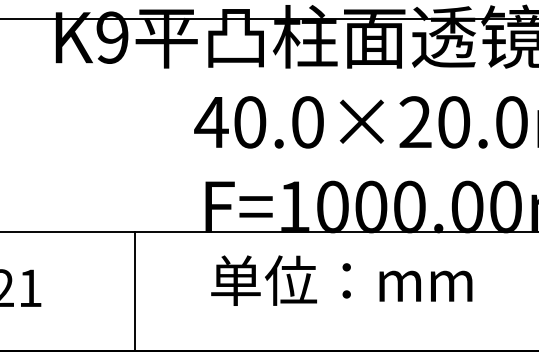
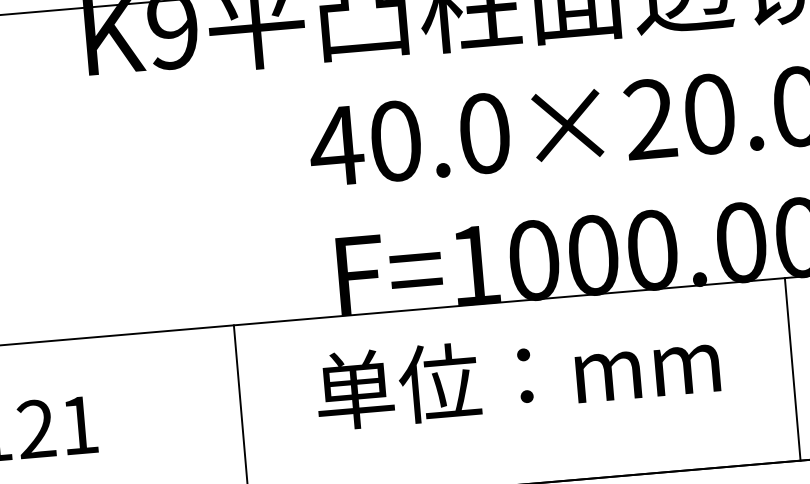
text: (341, 280) -> (517, 375), moved
line: (493, 291) -> (792, 369), added

